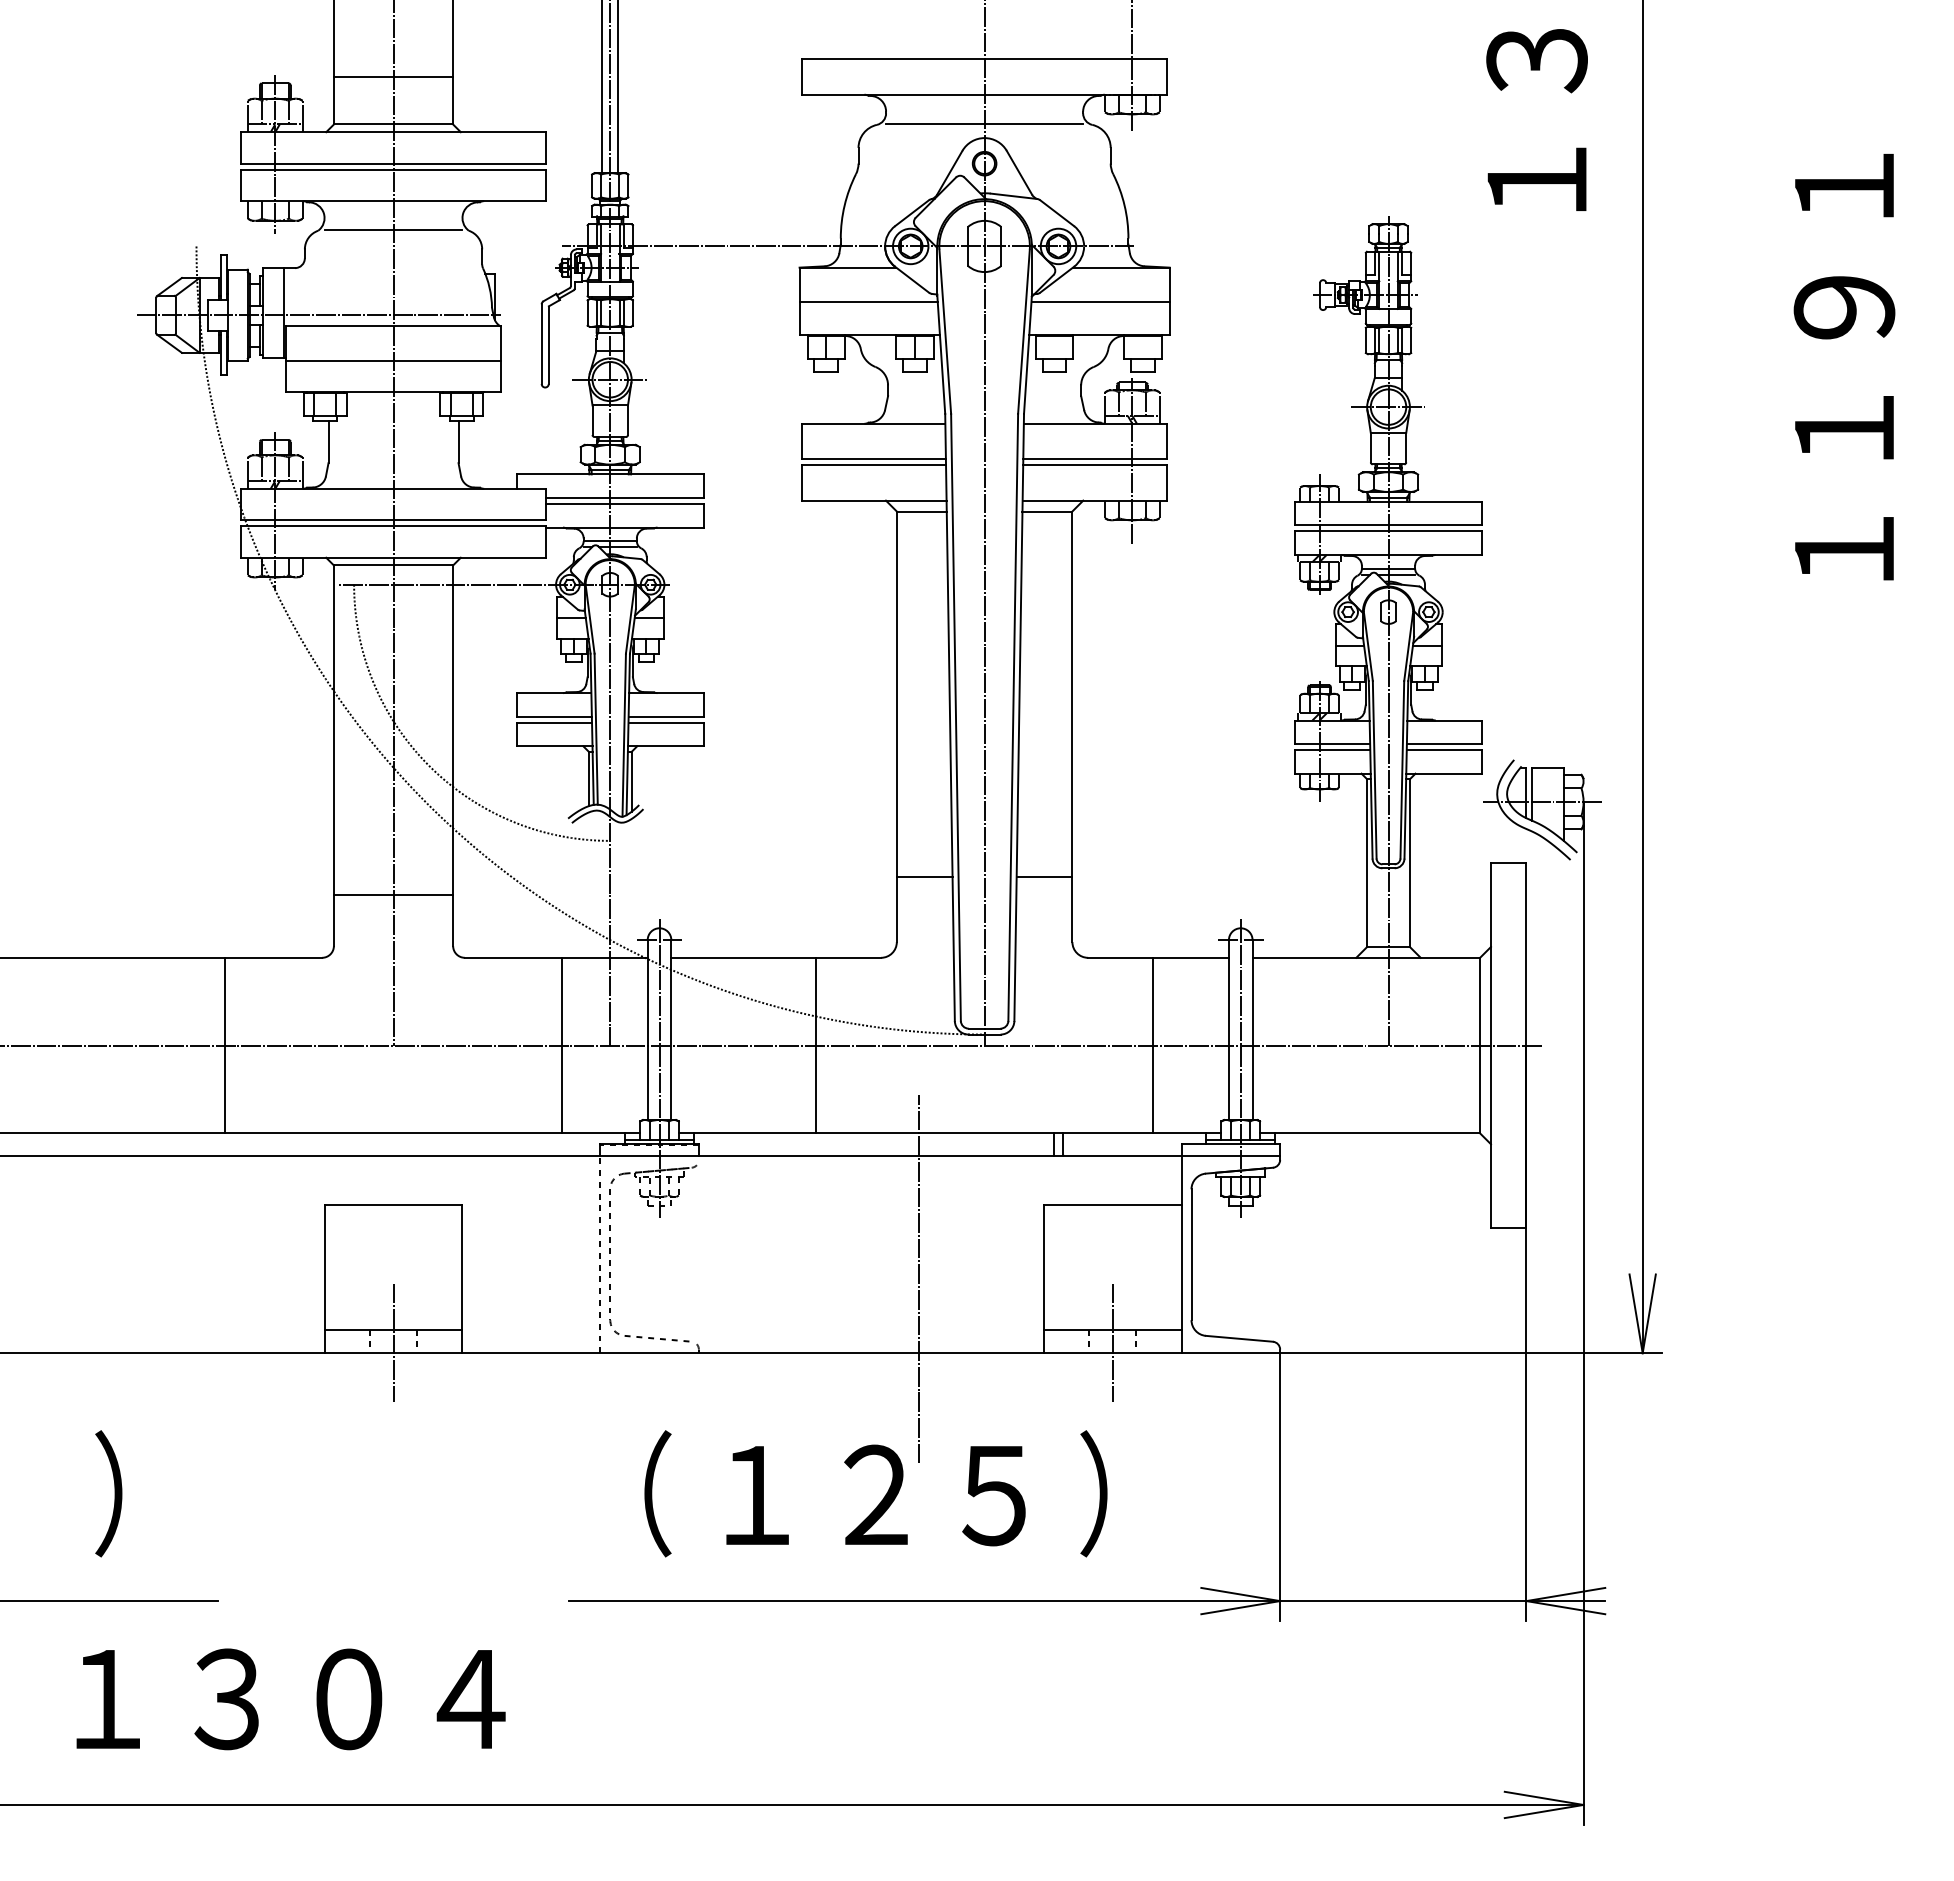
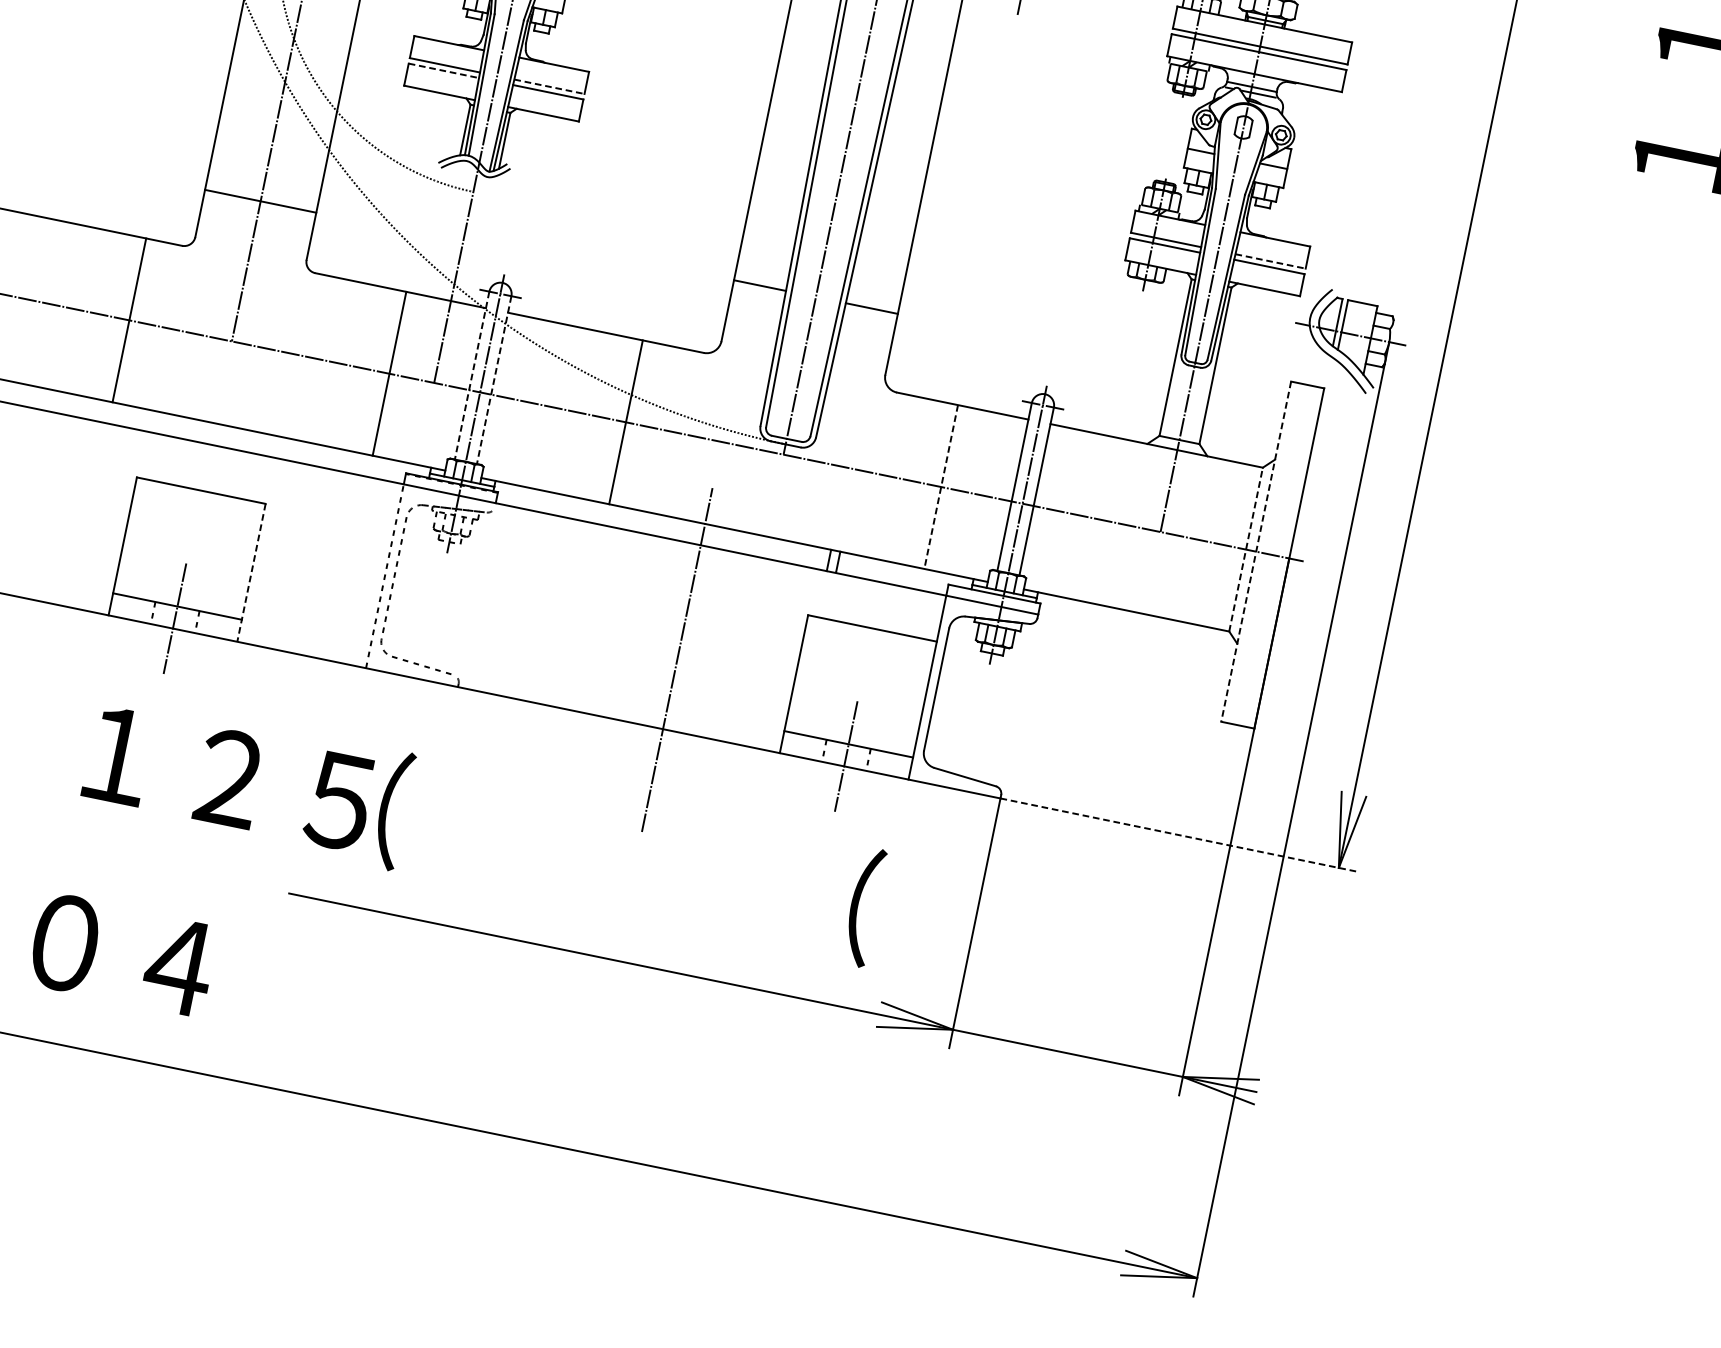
line: (666, 716) -> (549, 86), solid -> dashed
line: (554, 722) -> (444, 70), solid -> dashed
line: (1444, 744) -> (1270, 261), solid -> dashed
line: (647, 1030) -> (471, 375), solid -> dashed
line: (671, 1030) -> (494, 380), solid -> dashed
line: (224, 1045) -> (129, 320), moved
line: (1153, 1045) -> (941, 486), solid -> dashed
line: (1480, 1045) -> (1246, 549), solid -> dashed
line: (1490, 1046) -> (1255, 552), solid -> dashed
line: (462, 1279) -> (251, 572), solid -> dashed
line: (1471, 1353) -> (1179, 835), solid -> dashed
text: (1128, 1493) -> (832, 900), ） -> （
text: (875, 1495) -> (228, 778), moved

